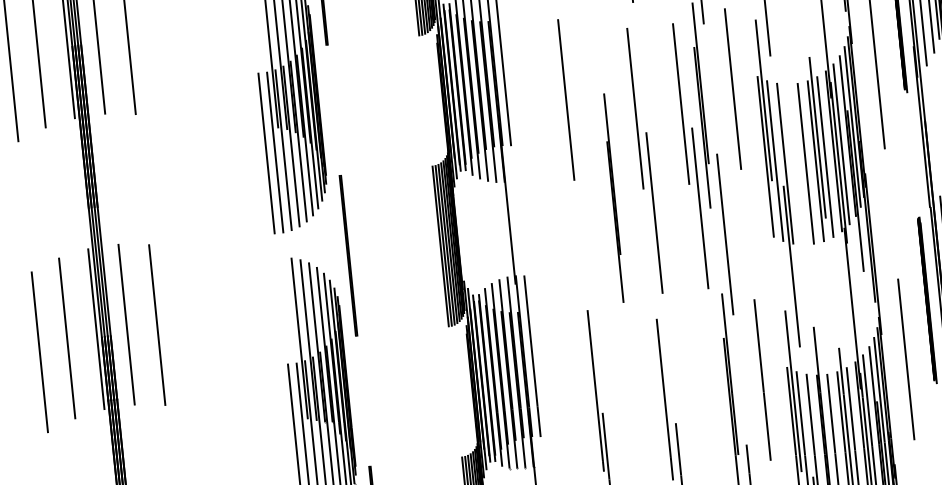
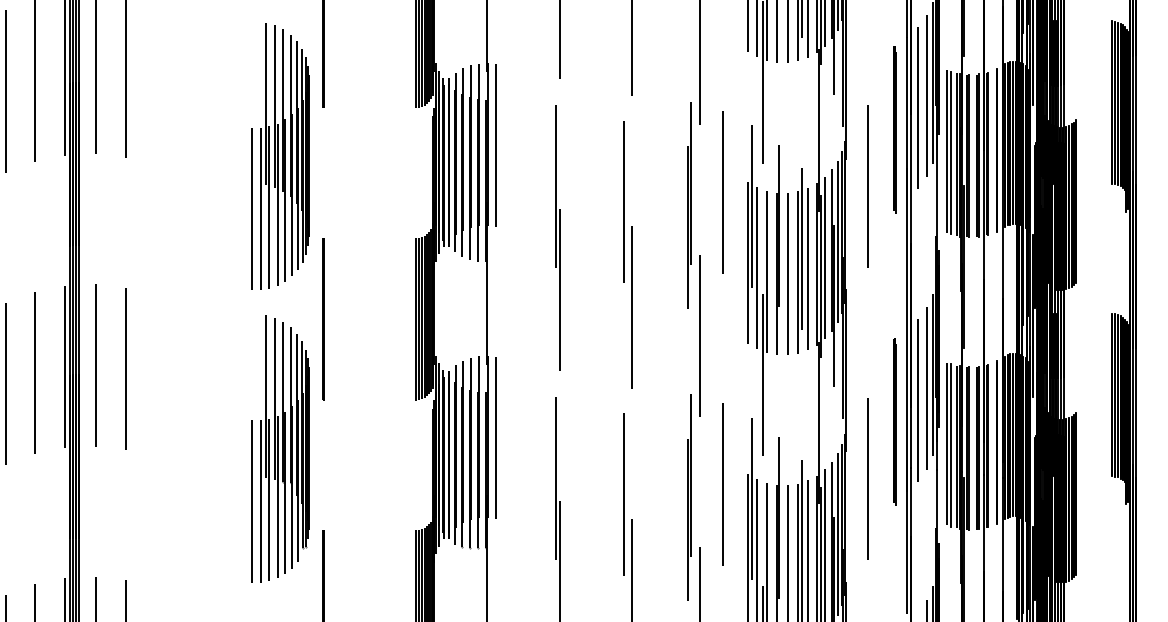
part: (690, 155) -> (673, 254), removed
line: (613, 197) -> (777, 249), moved
line: (581, 202) -> (560, 289), added

